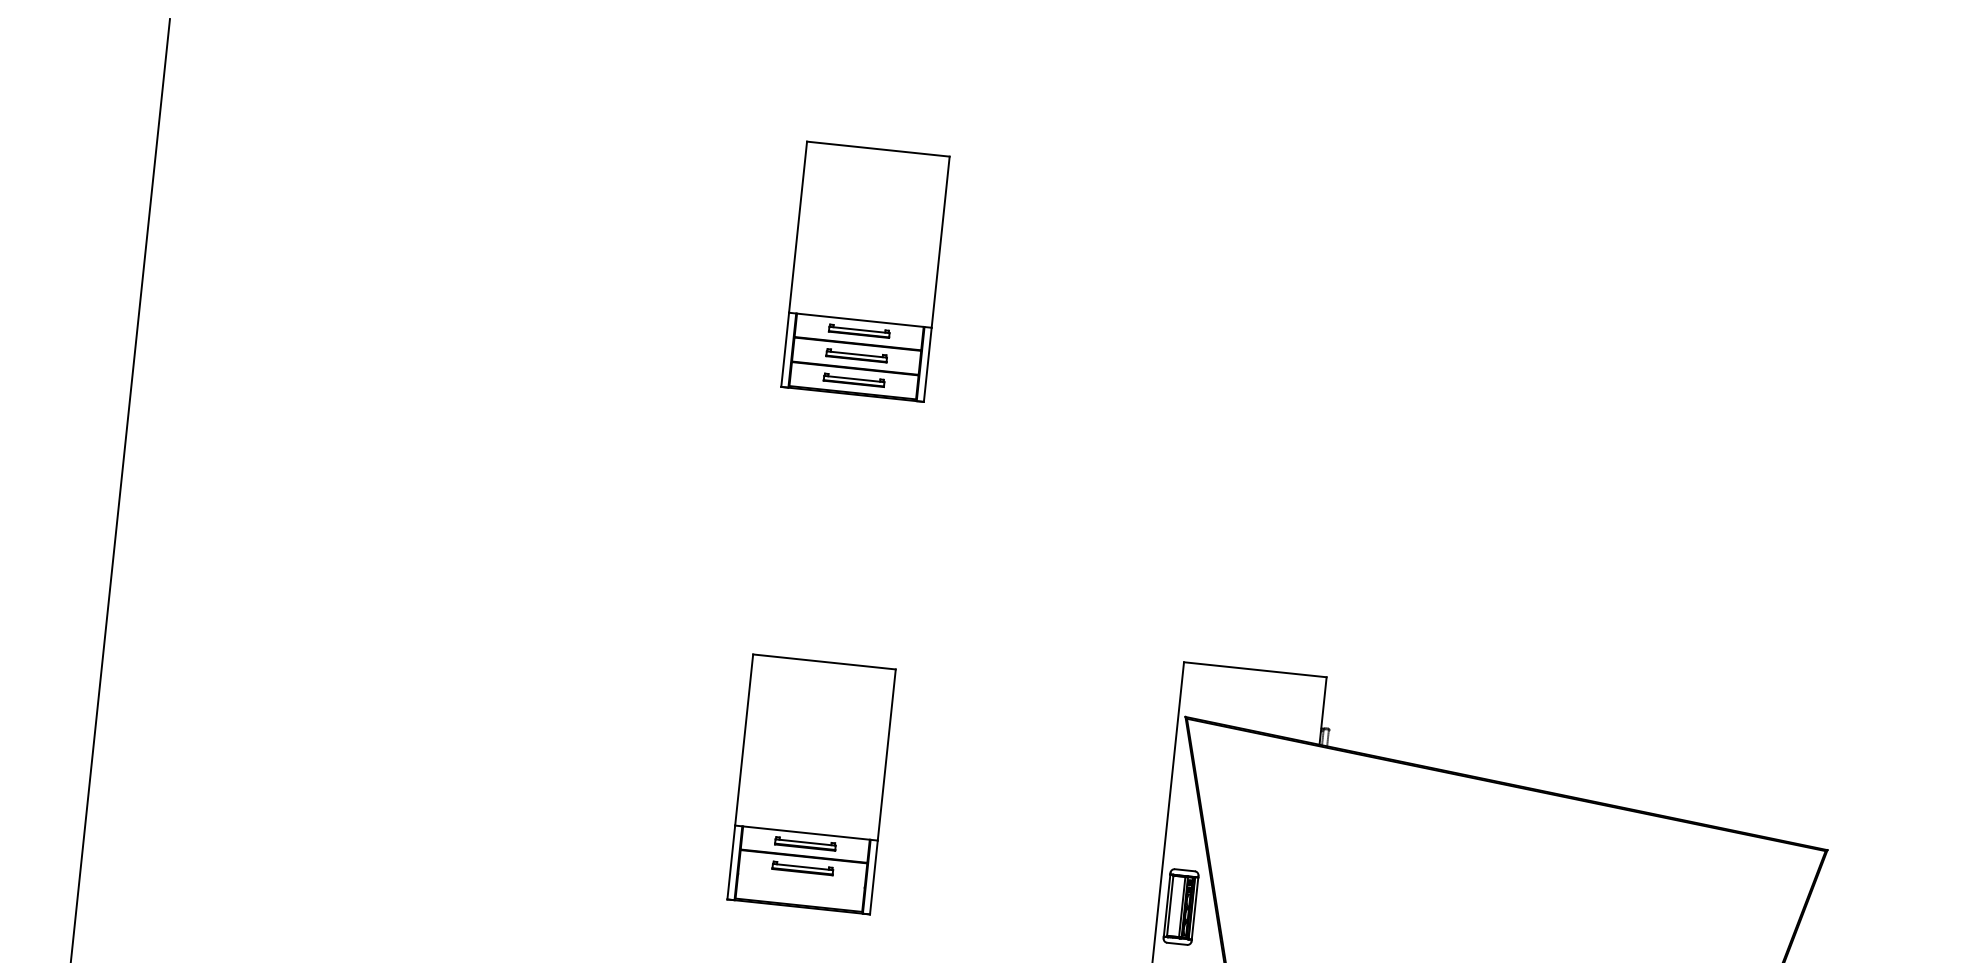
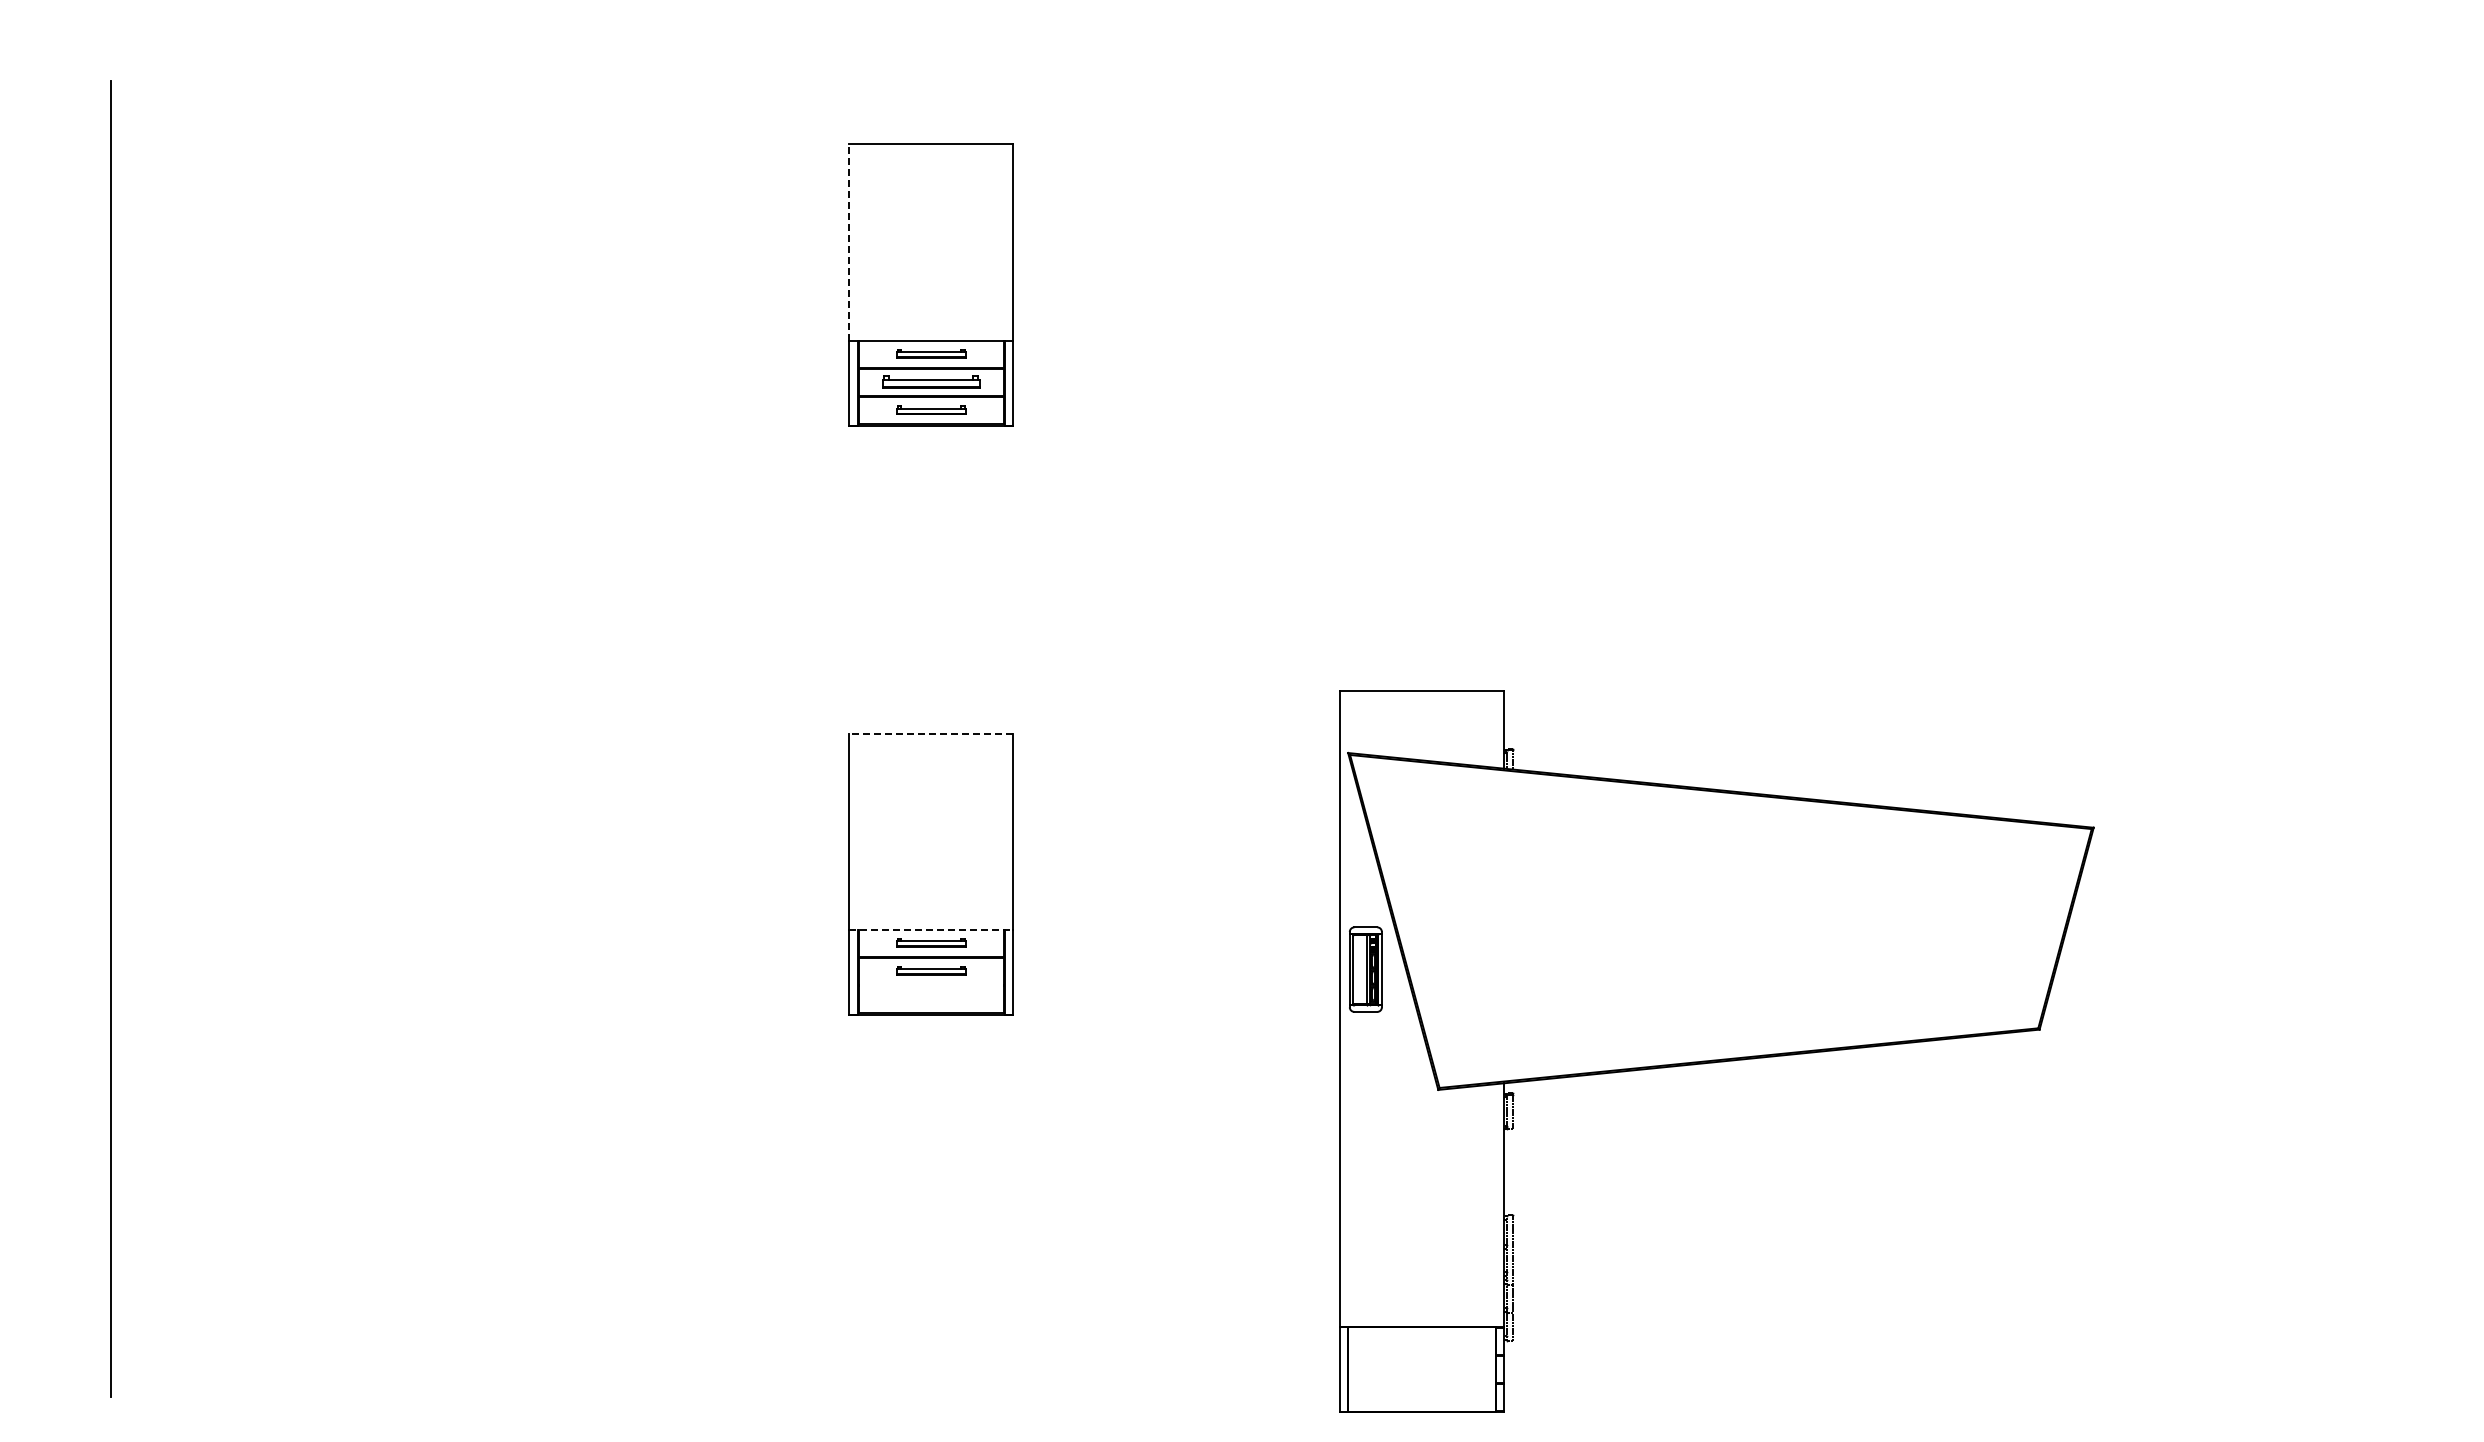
line: (798, 226) -> (849, 242), solid -> dashed
part: (856, 355) -> (931, 381), size x1.4
line: (824, 661) -> (931, 733), solid -> dashed
line: (806, 833) -> (931, 930), solid -> dashed

